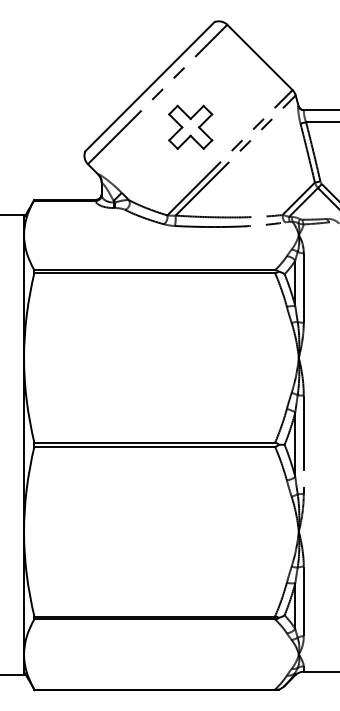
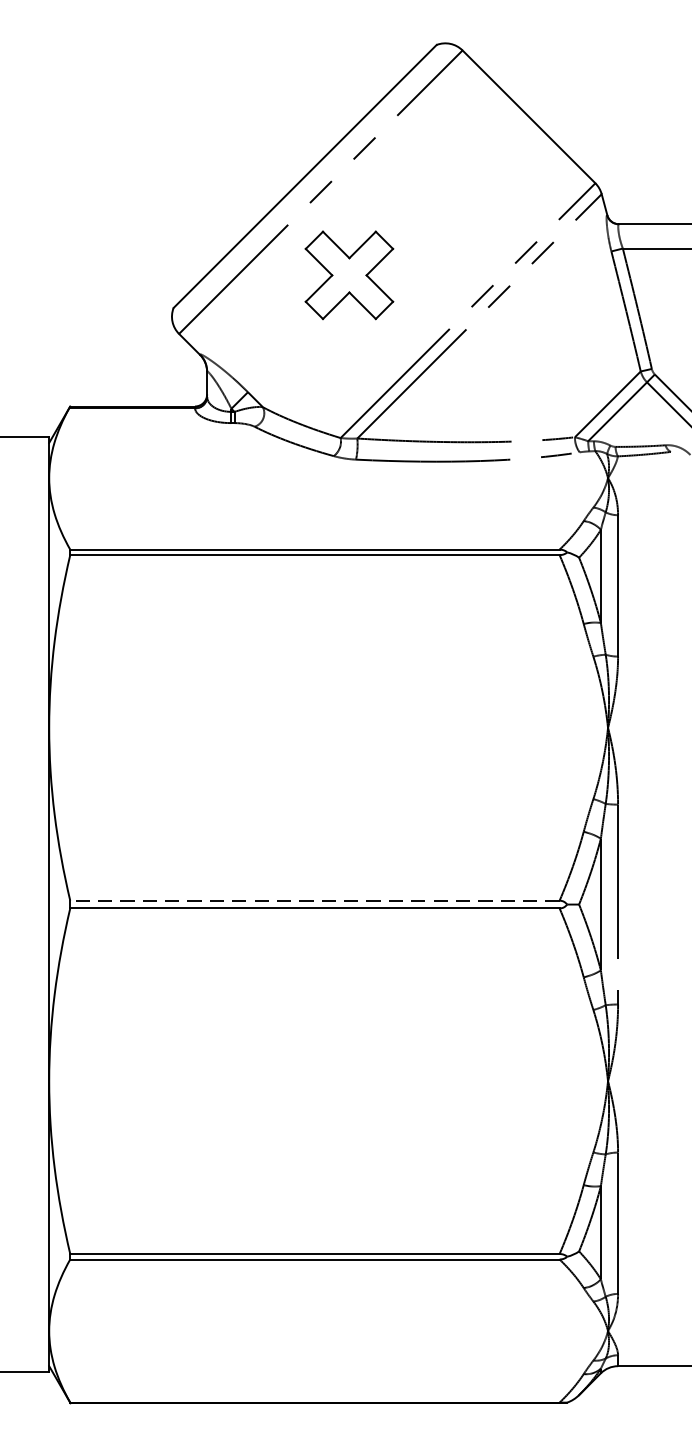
part: (190, 126) -> (349, 273), moved
line: (154, 442) -> (314, 899), solid -> dashed

